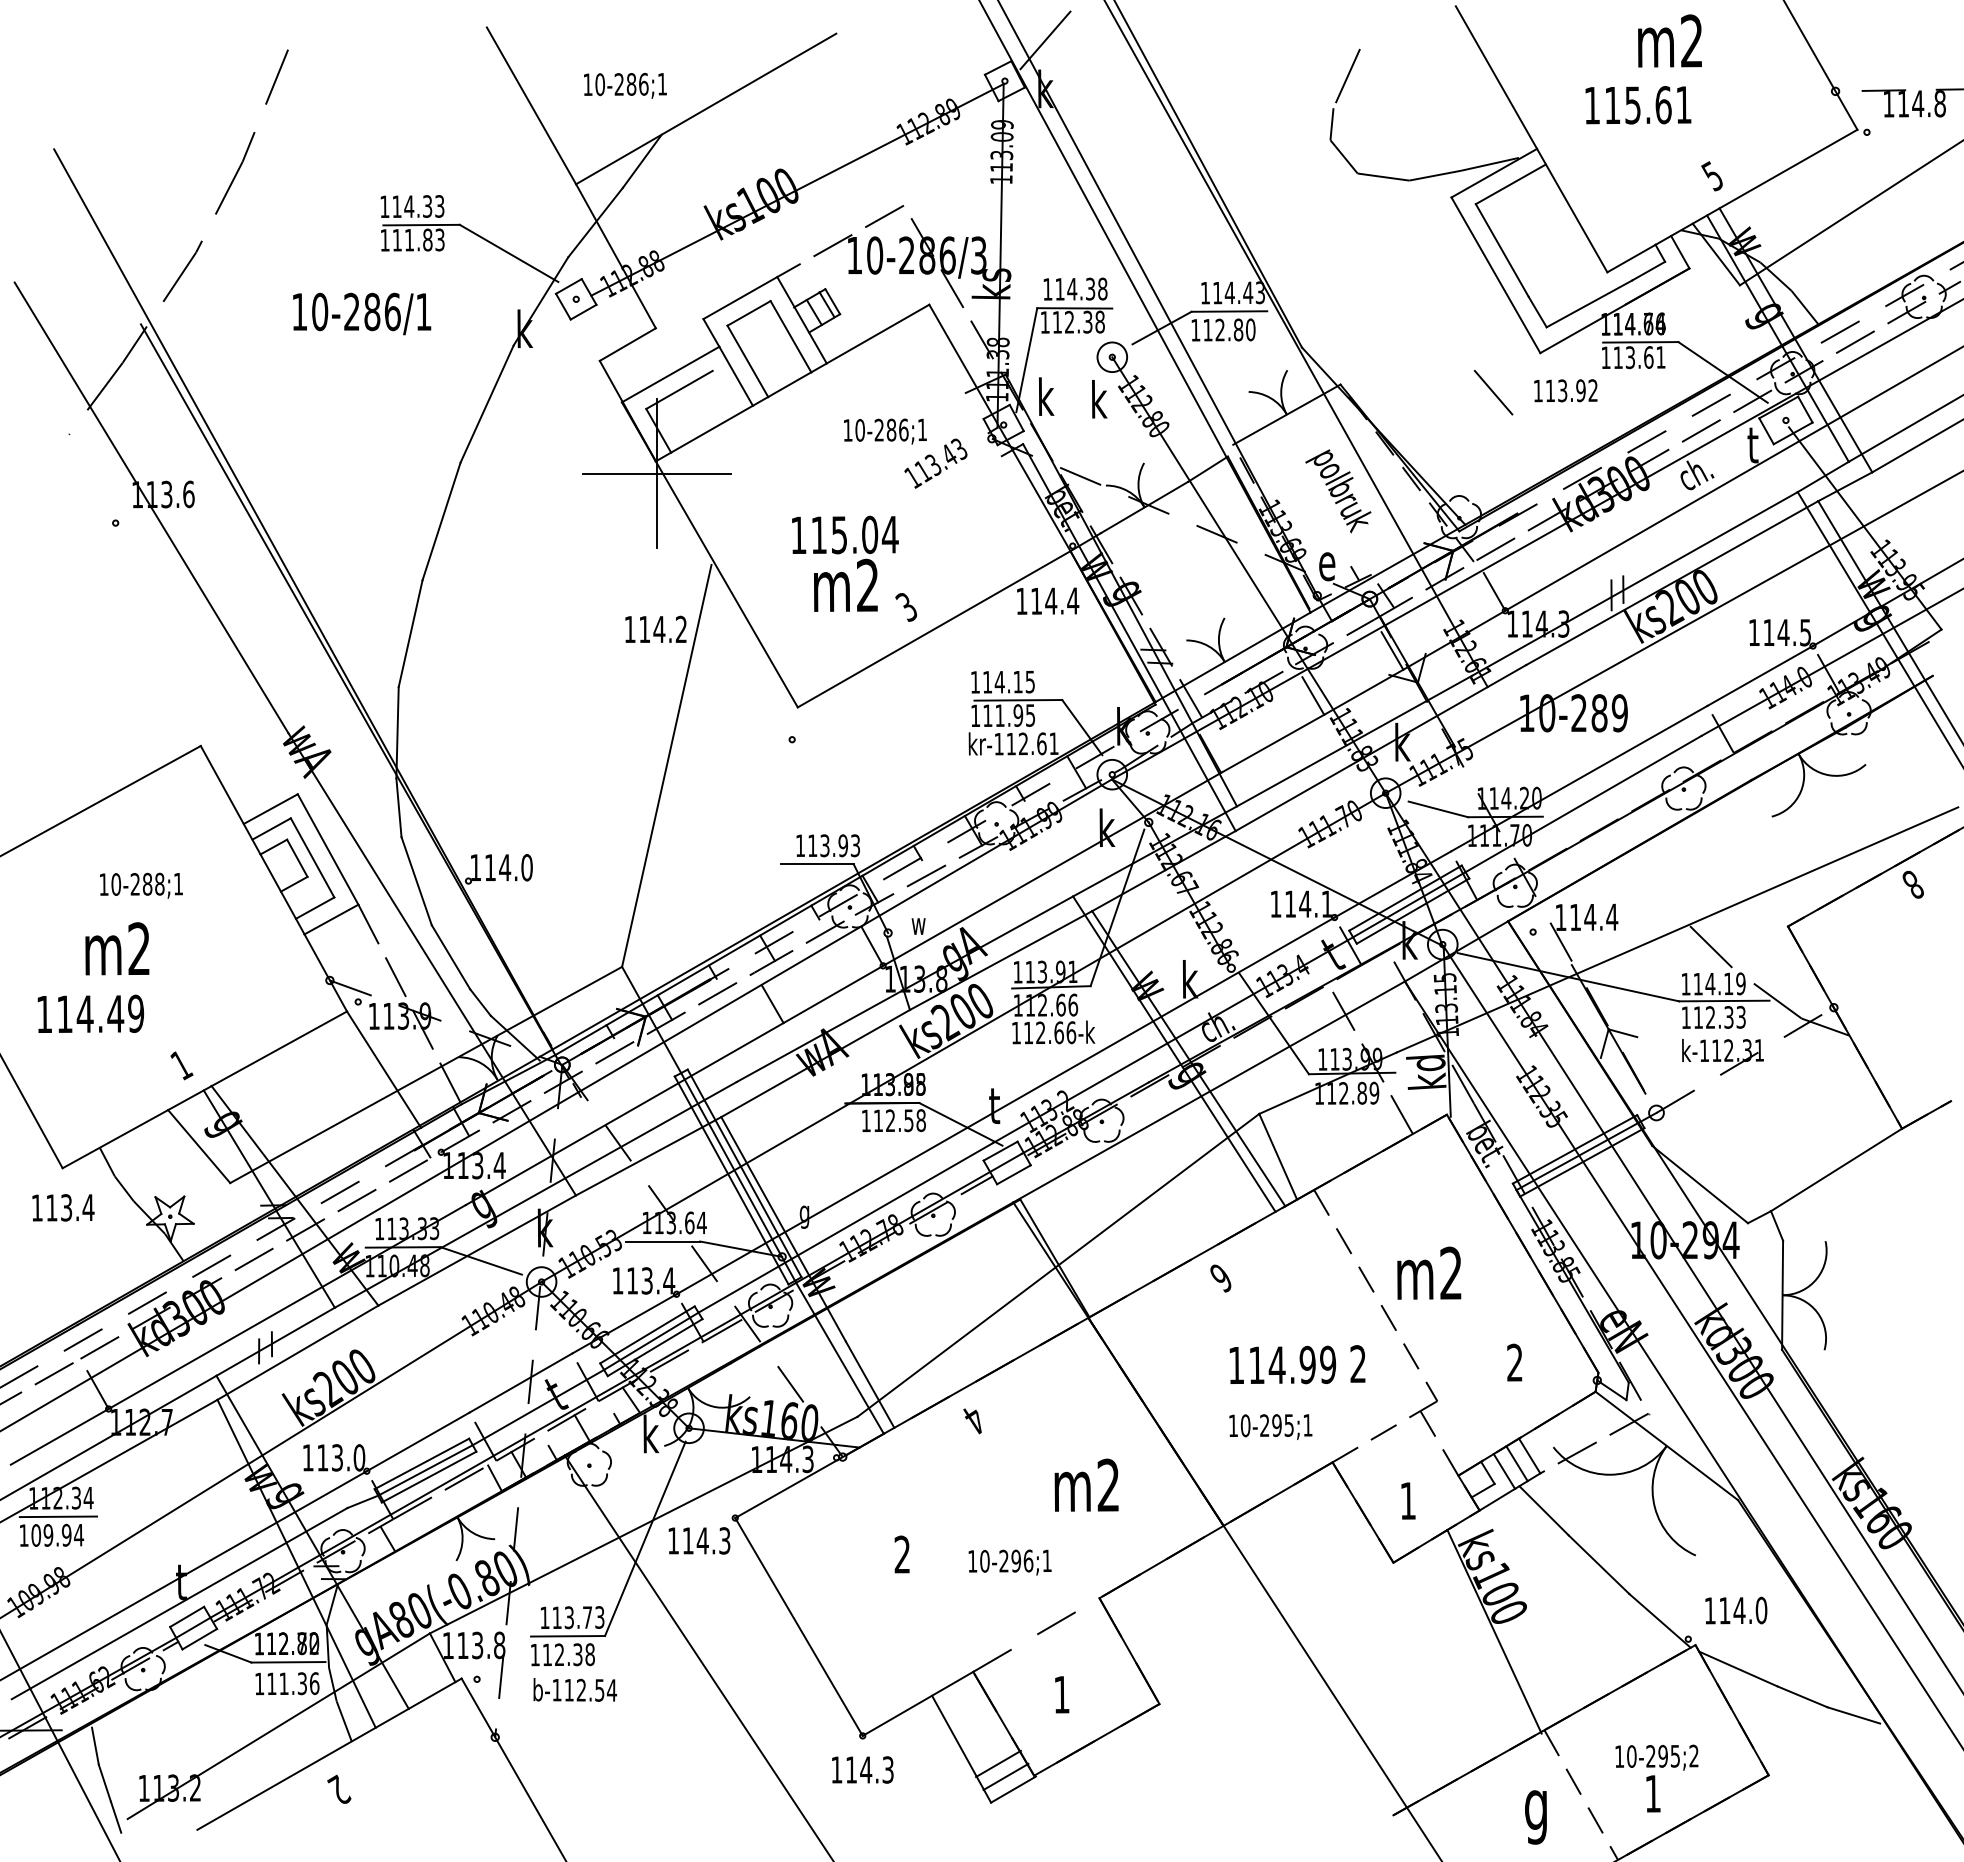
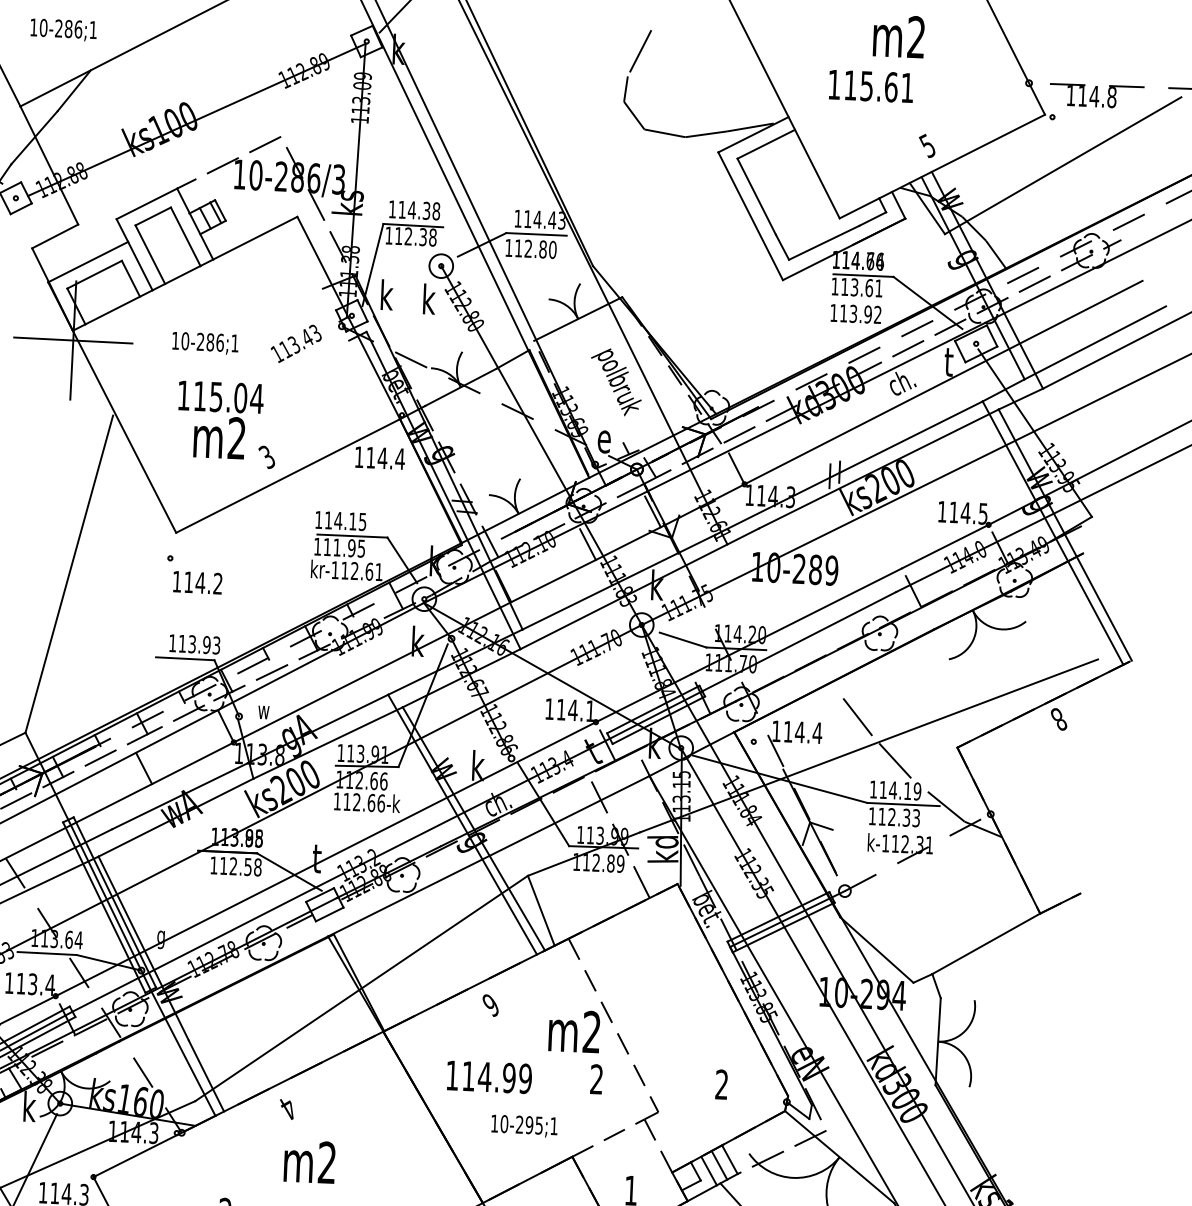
text: (1565, 390) -> (855, 313), moved
line: (724, 392) -> (130, 278), added
line: (1493, 392) -> (857, 717), moved
text: (885, 431) -> (205, 343), moved
text: (655, 628) -> (197, 581), moved
text: (1429, 1272) -> (574, 1030), moved
text: (1282, 1364) -> (489, 1076), moved
text: (1086, 1484) -> (309, 1161), moved

